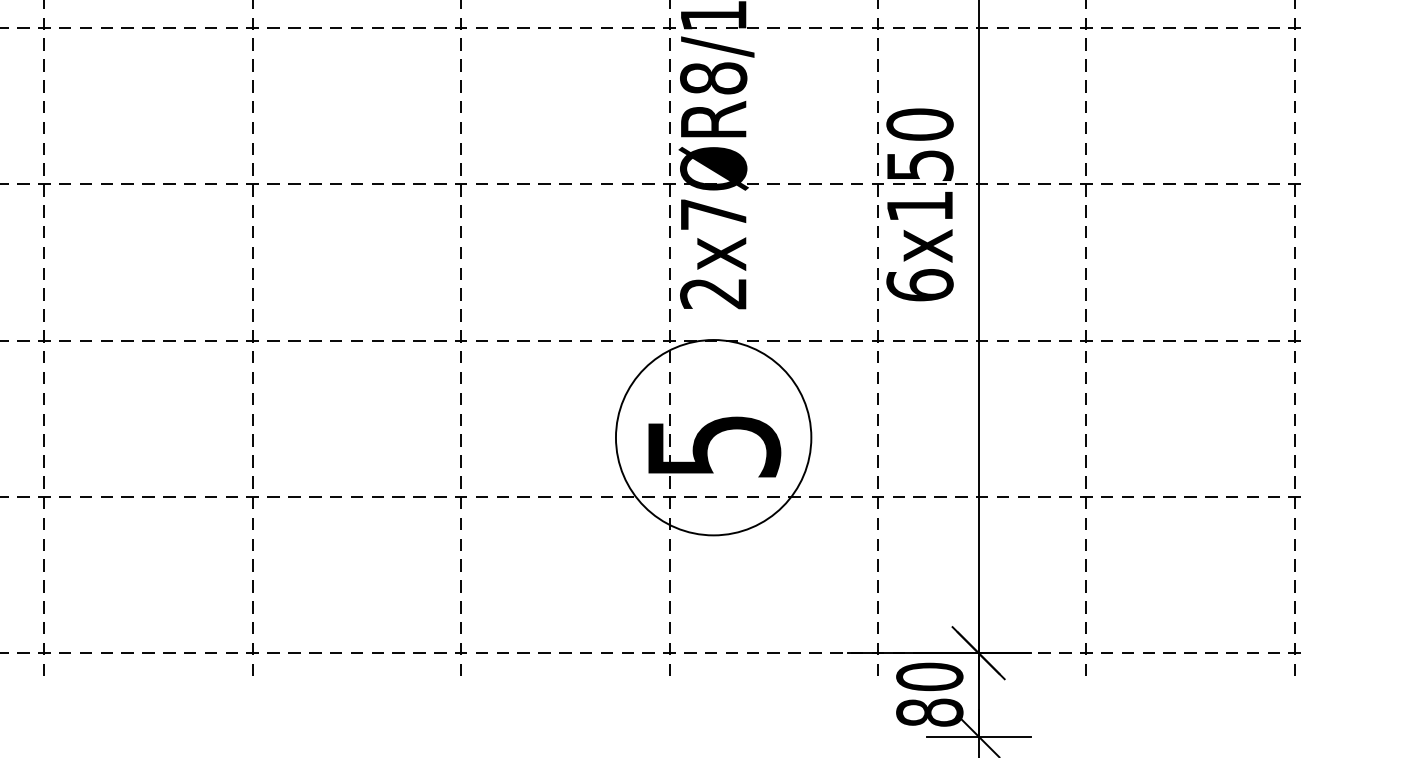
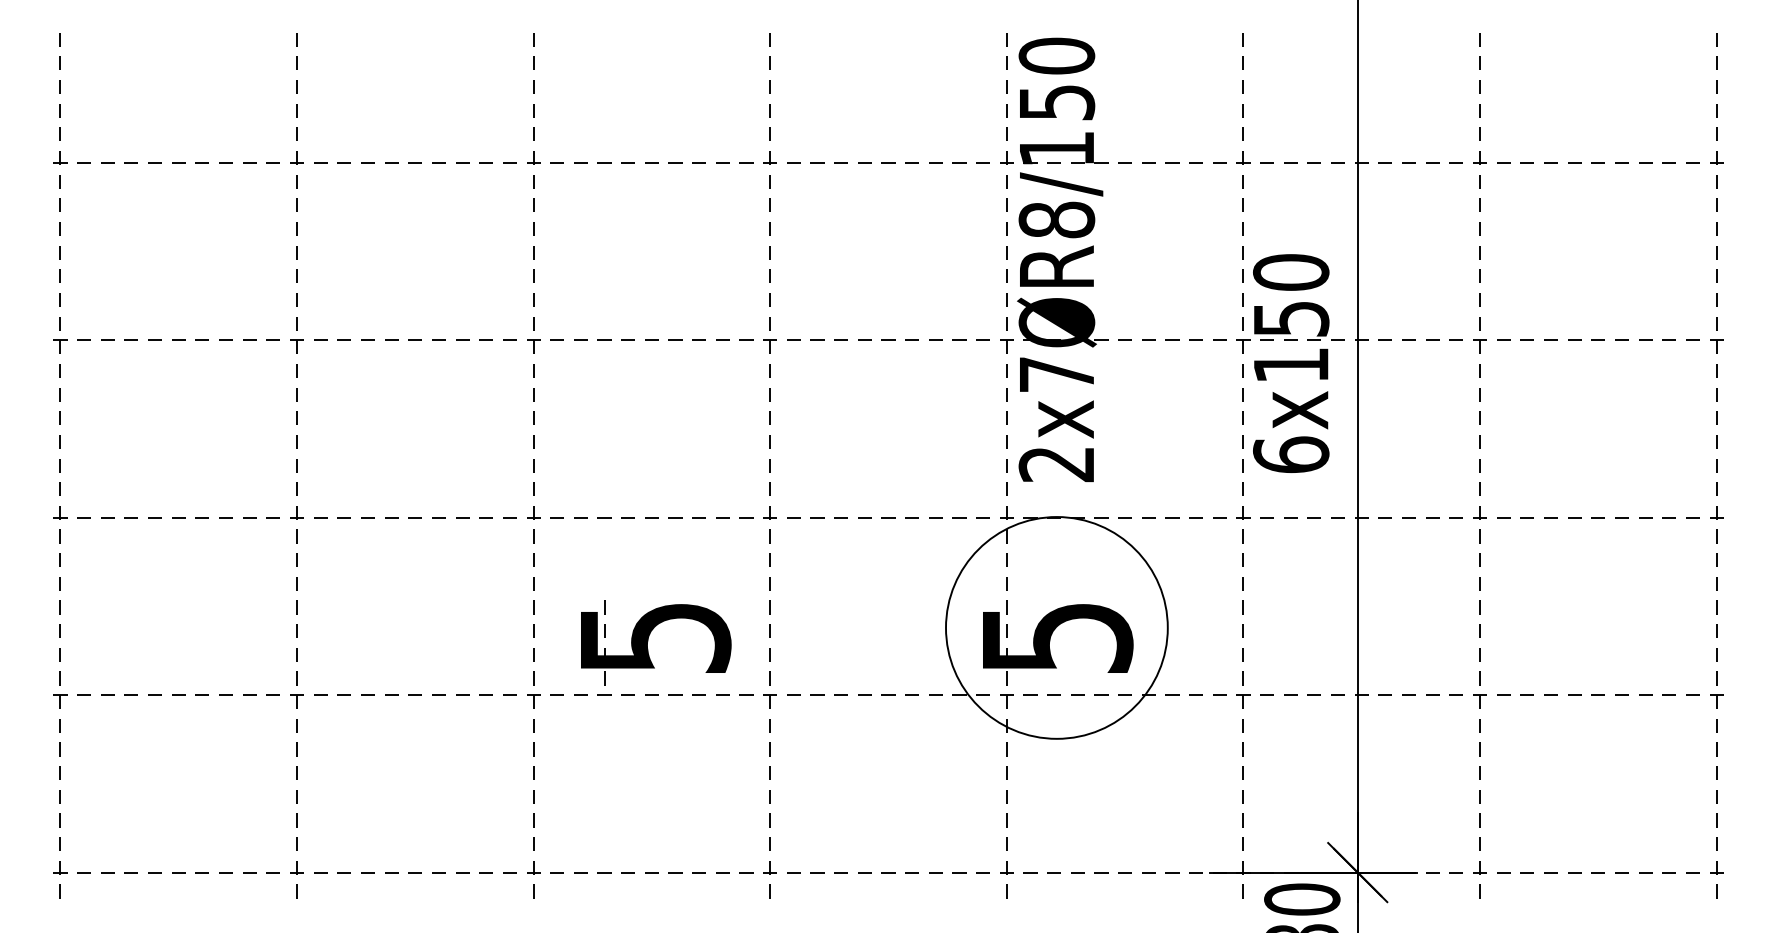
part: (353, 449) -> (648, 641), added

